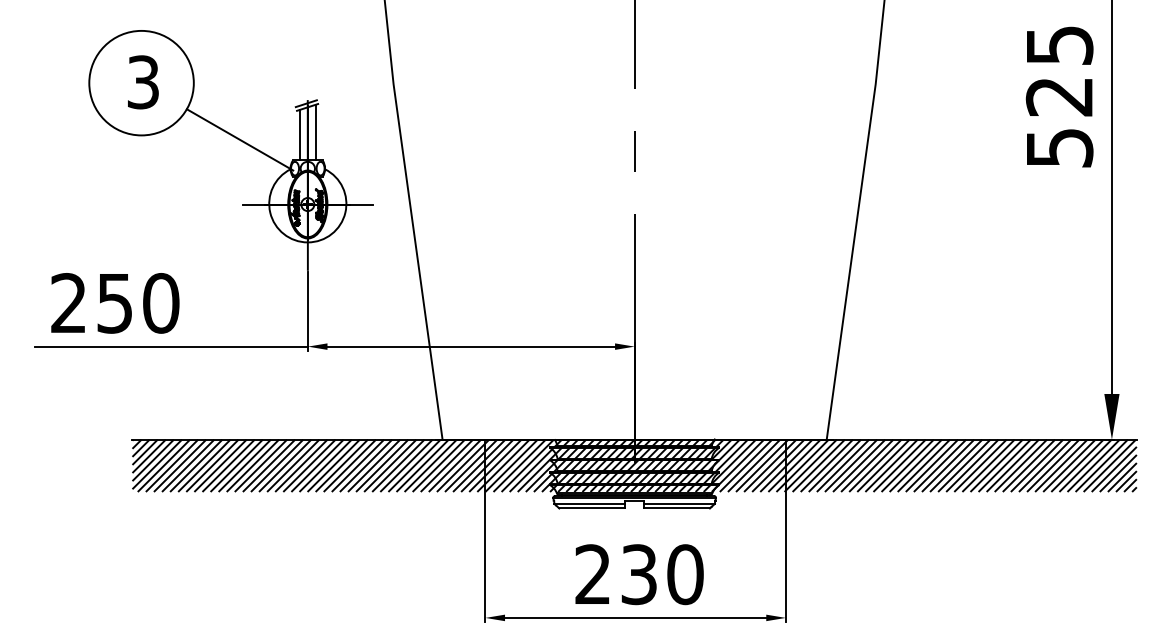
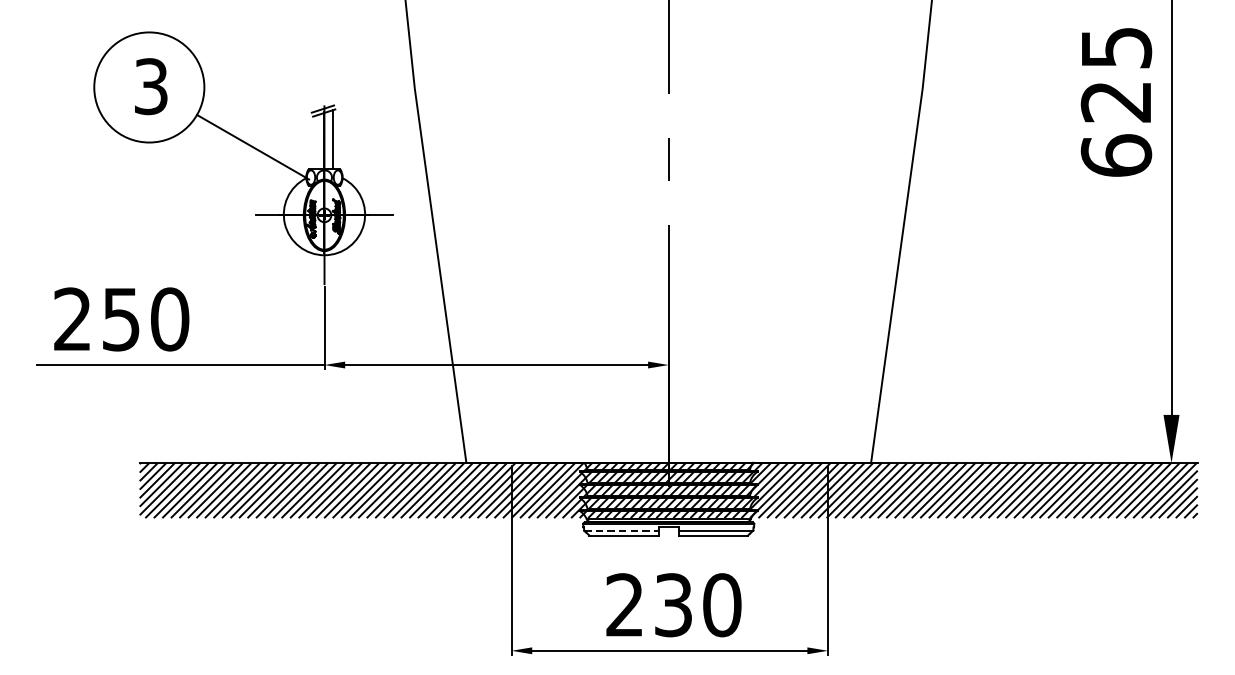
line: (299, 135) -> (315, 142), removed
text: (1059, 147) -> (1116, 155), 525 -> 625
line: (590, 503) -> (622, 530), solid -> dashed

